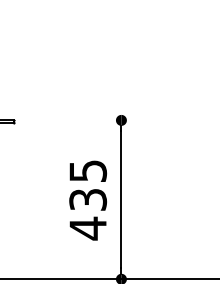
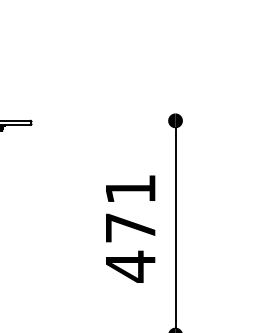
text: (88, 185) -> (131, 208), 435 -> 471

